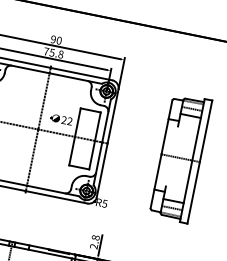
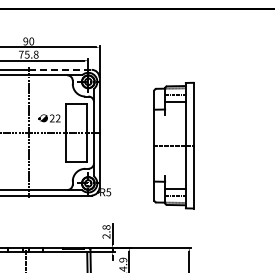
line: (81, 73) -> (60, 69), solid -> dashed
part: (180, 157) -> (173, 145), moved

